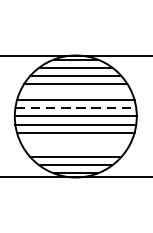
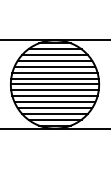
line: (75, 91) -> (54, 66), added
line: (75, 108) -> (54, 78), dashed -> solid
line: (75, 141) -> (54, 102), added
line: (75, 149) -> (54, 108), added

